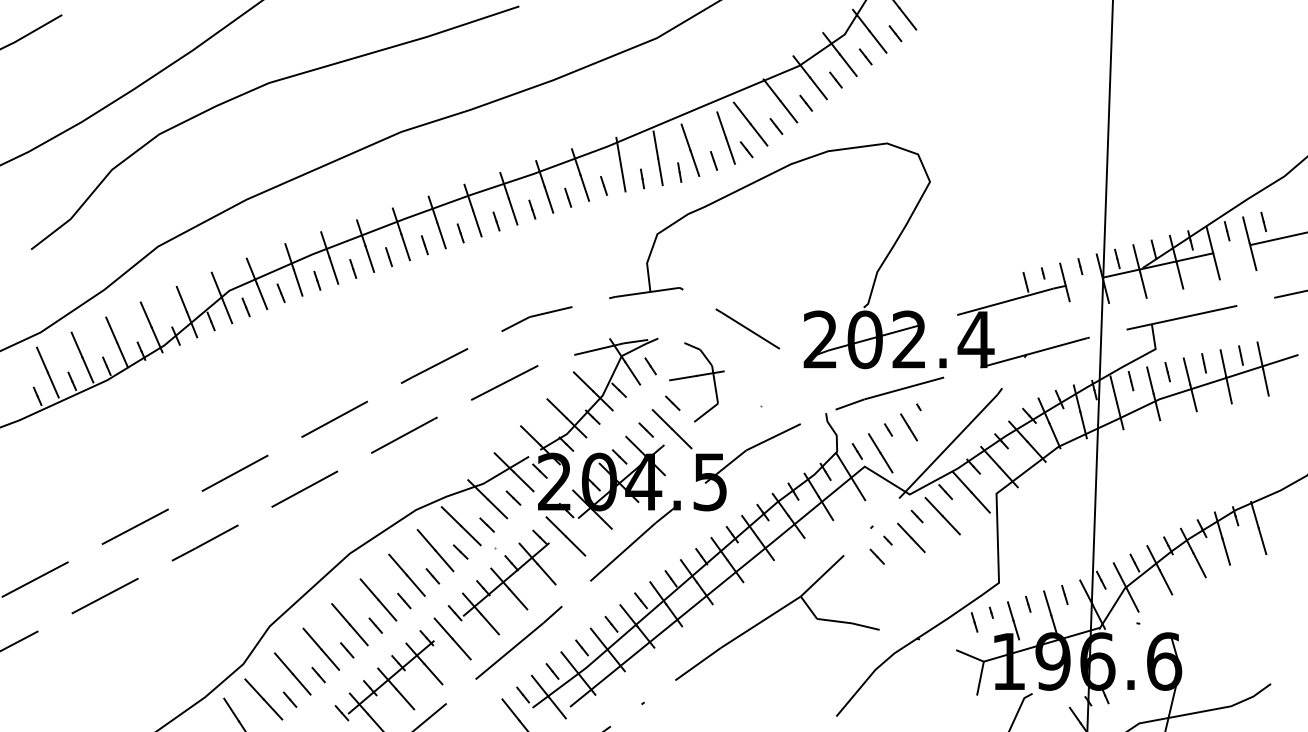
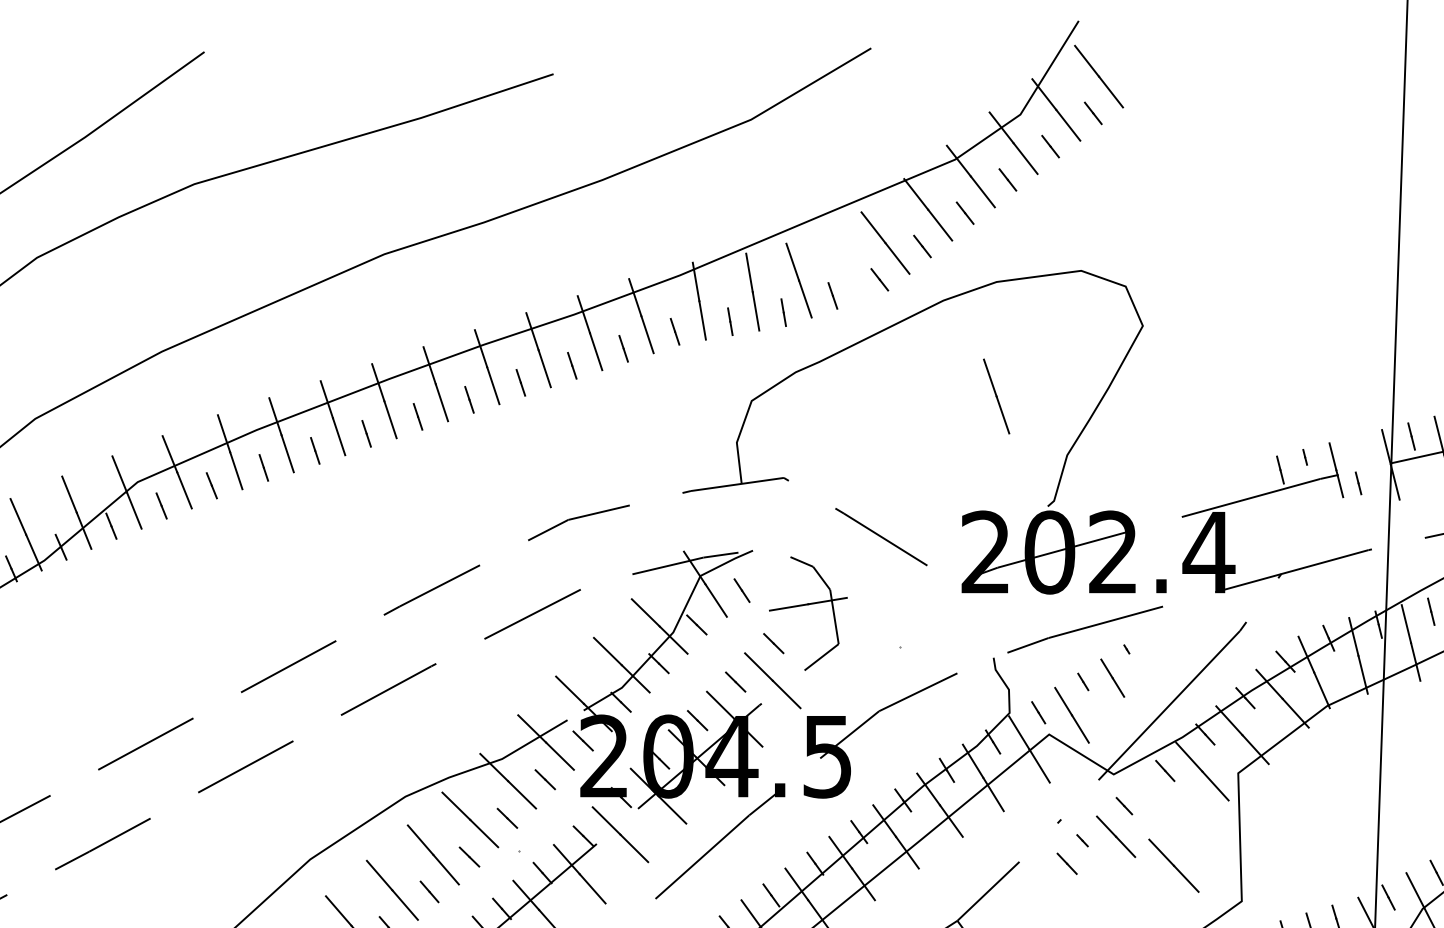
line: (725, 137) -> (995, 395), moved
line: (1080, 266) -> (1358, 483), moved
line: (942, 515) -> (1173, 864), moved

